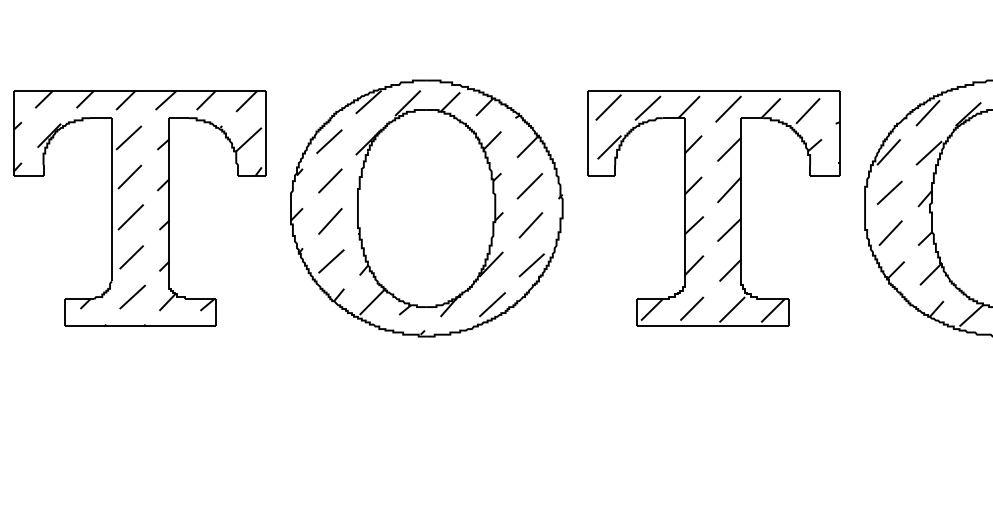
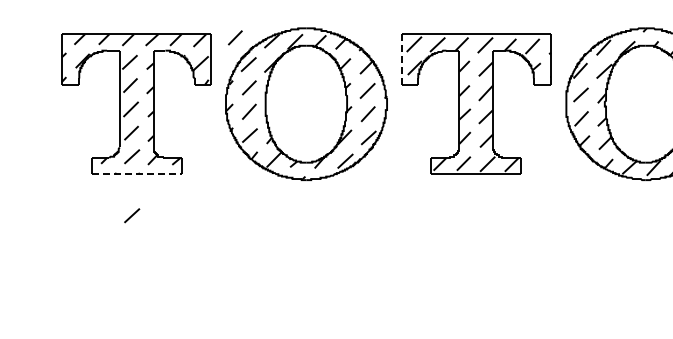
line: (307, 95) -> (235, 37), added
line: (588, 134) -> (402, 60), solid -> dashed
line: (140, 327) -> (136, 174), solid -> dashed
line: (133, 396) -> (132, 215), added

